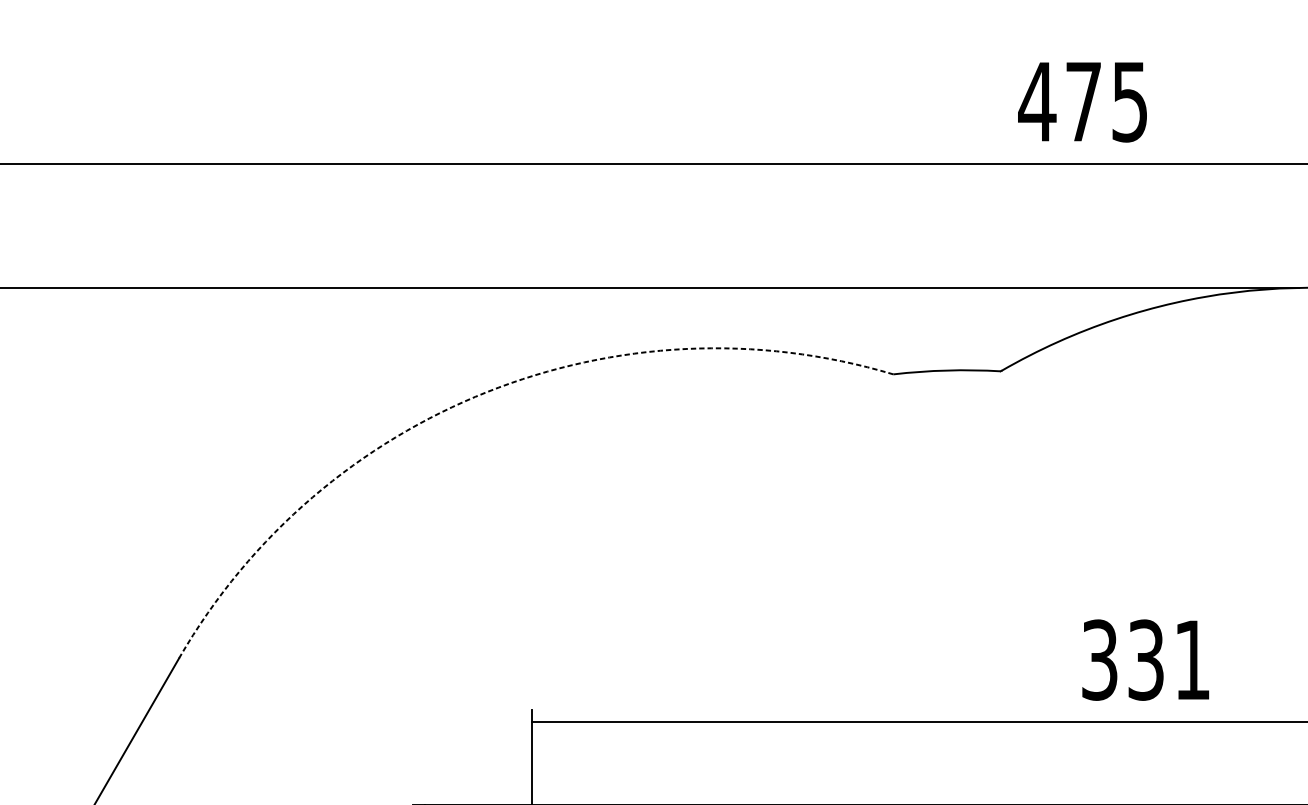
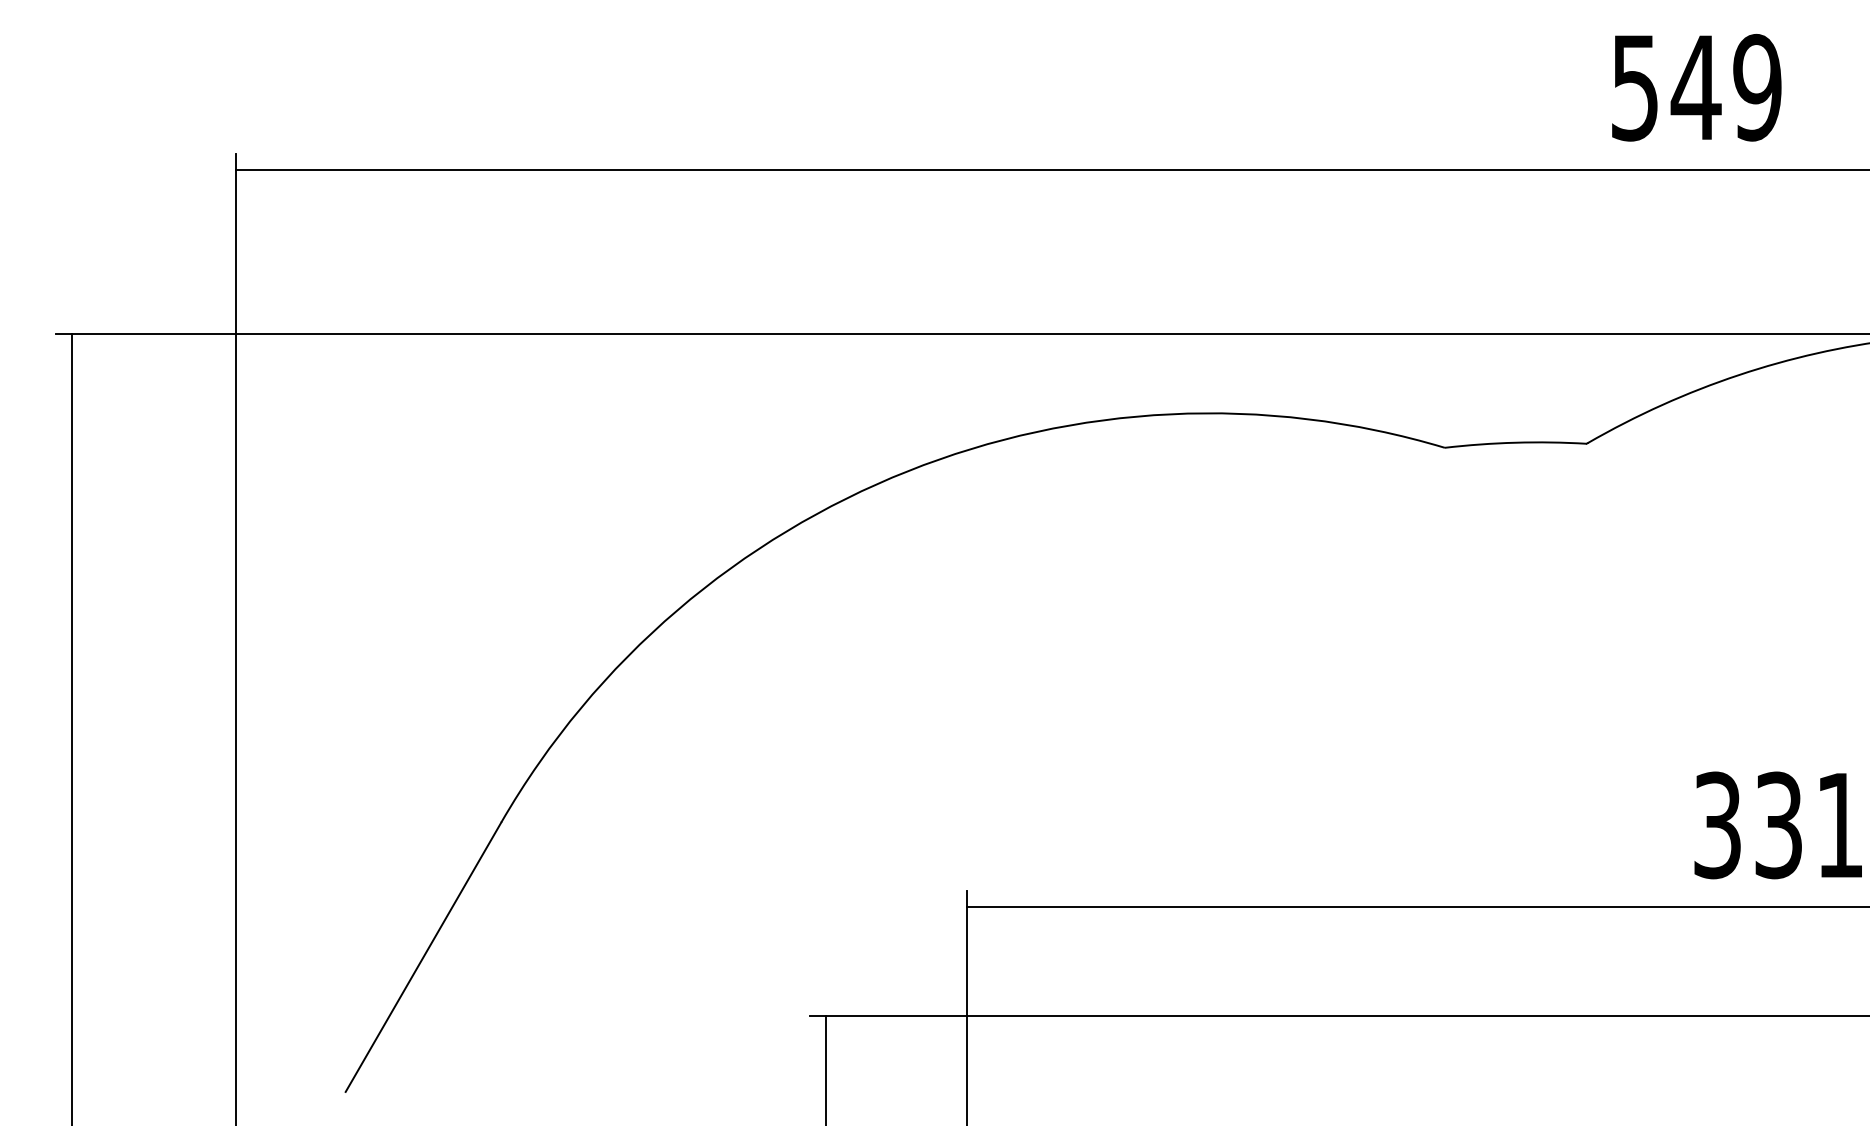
text: (1083, 101) -> (1695, 87), 475 -> 549
arc: (486, 392) -> (907, 471), dashed -> solid

